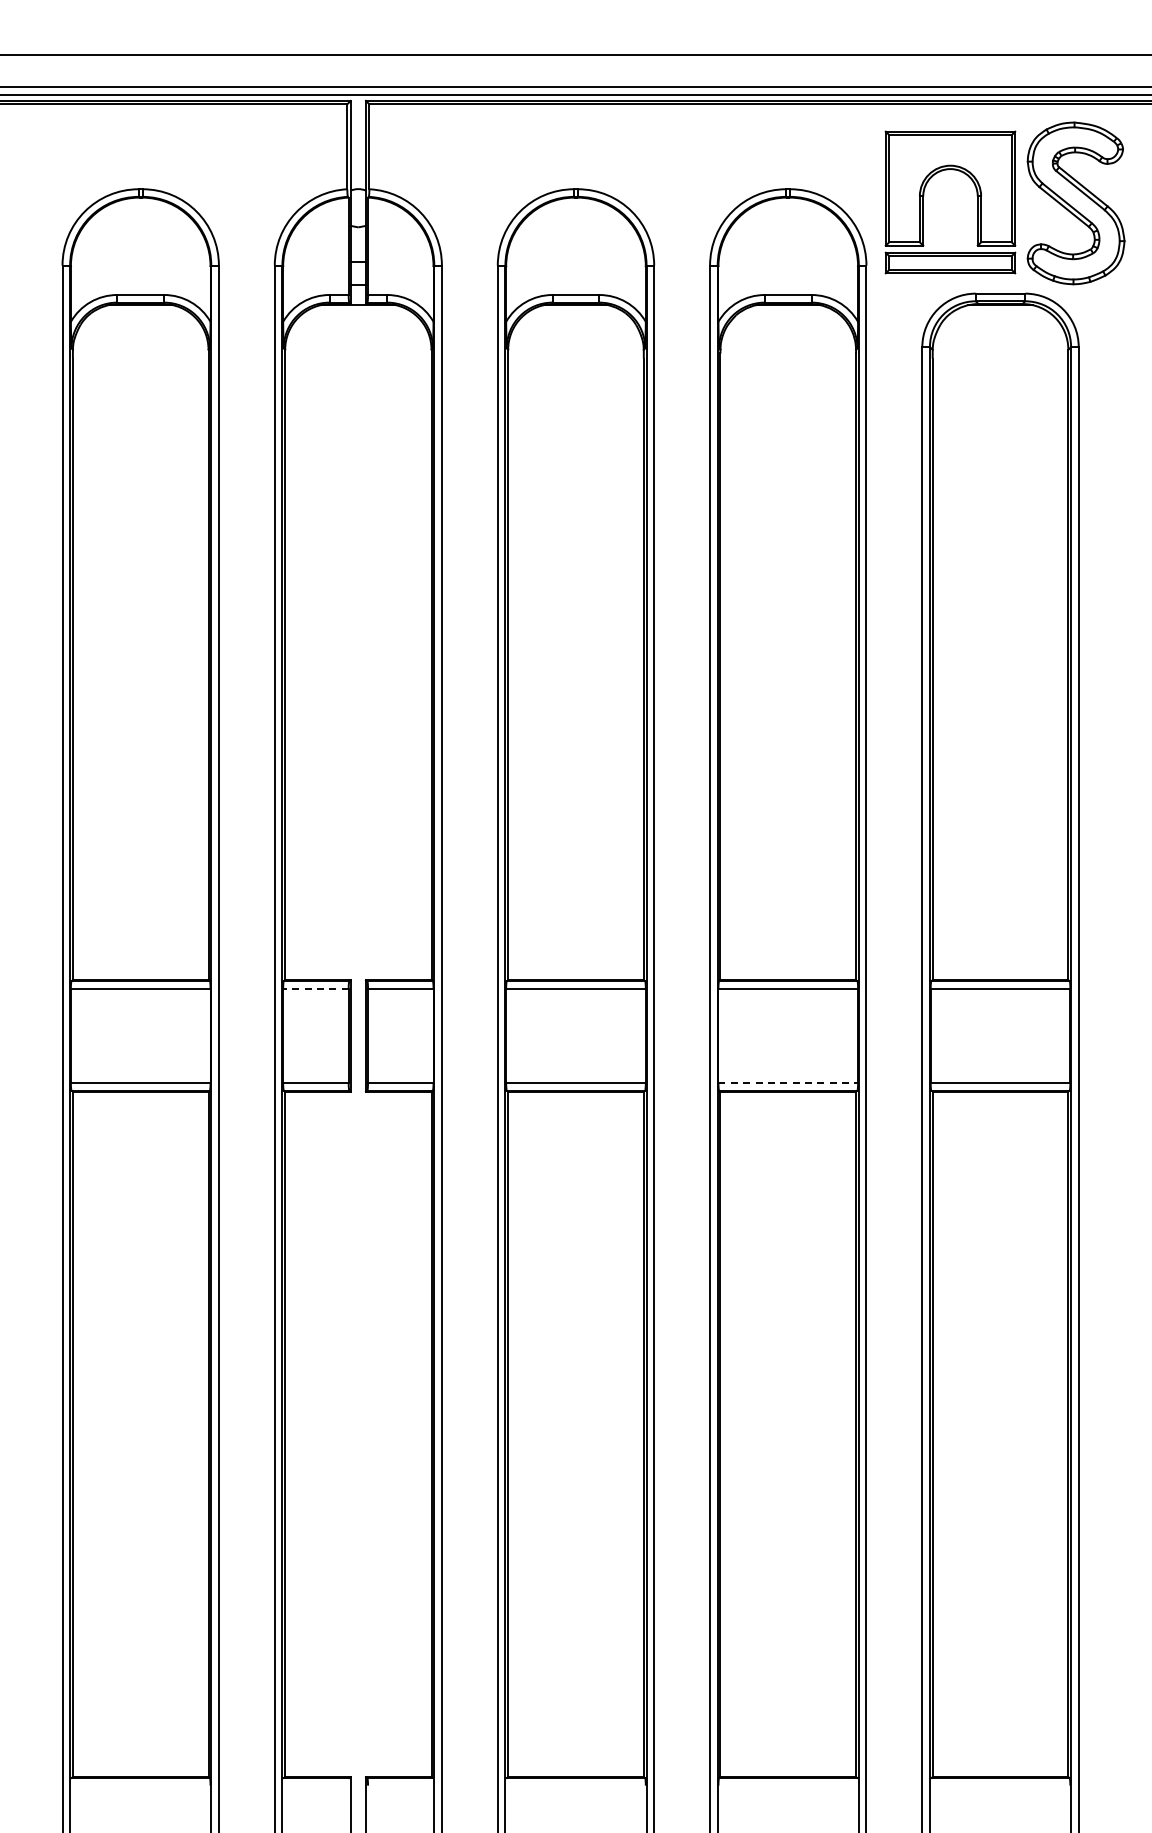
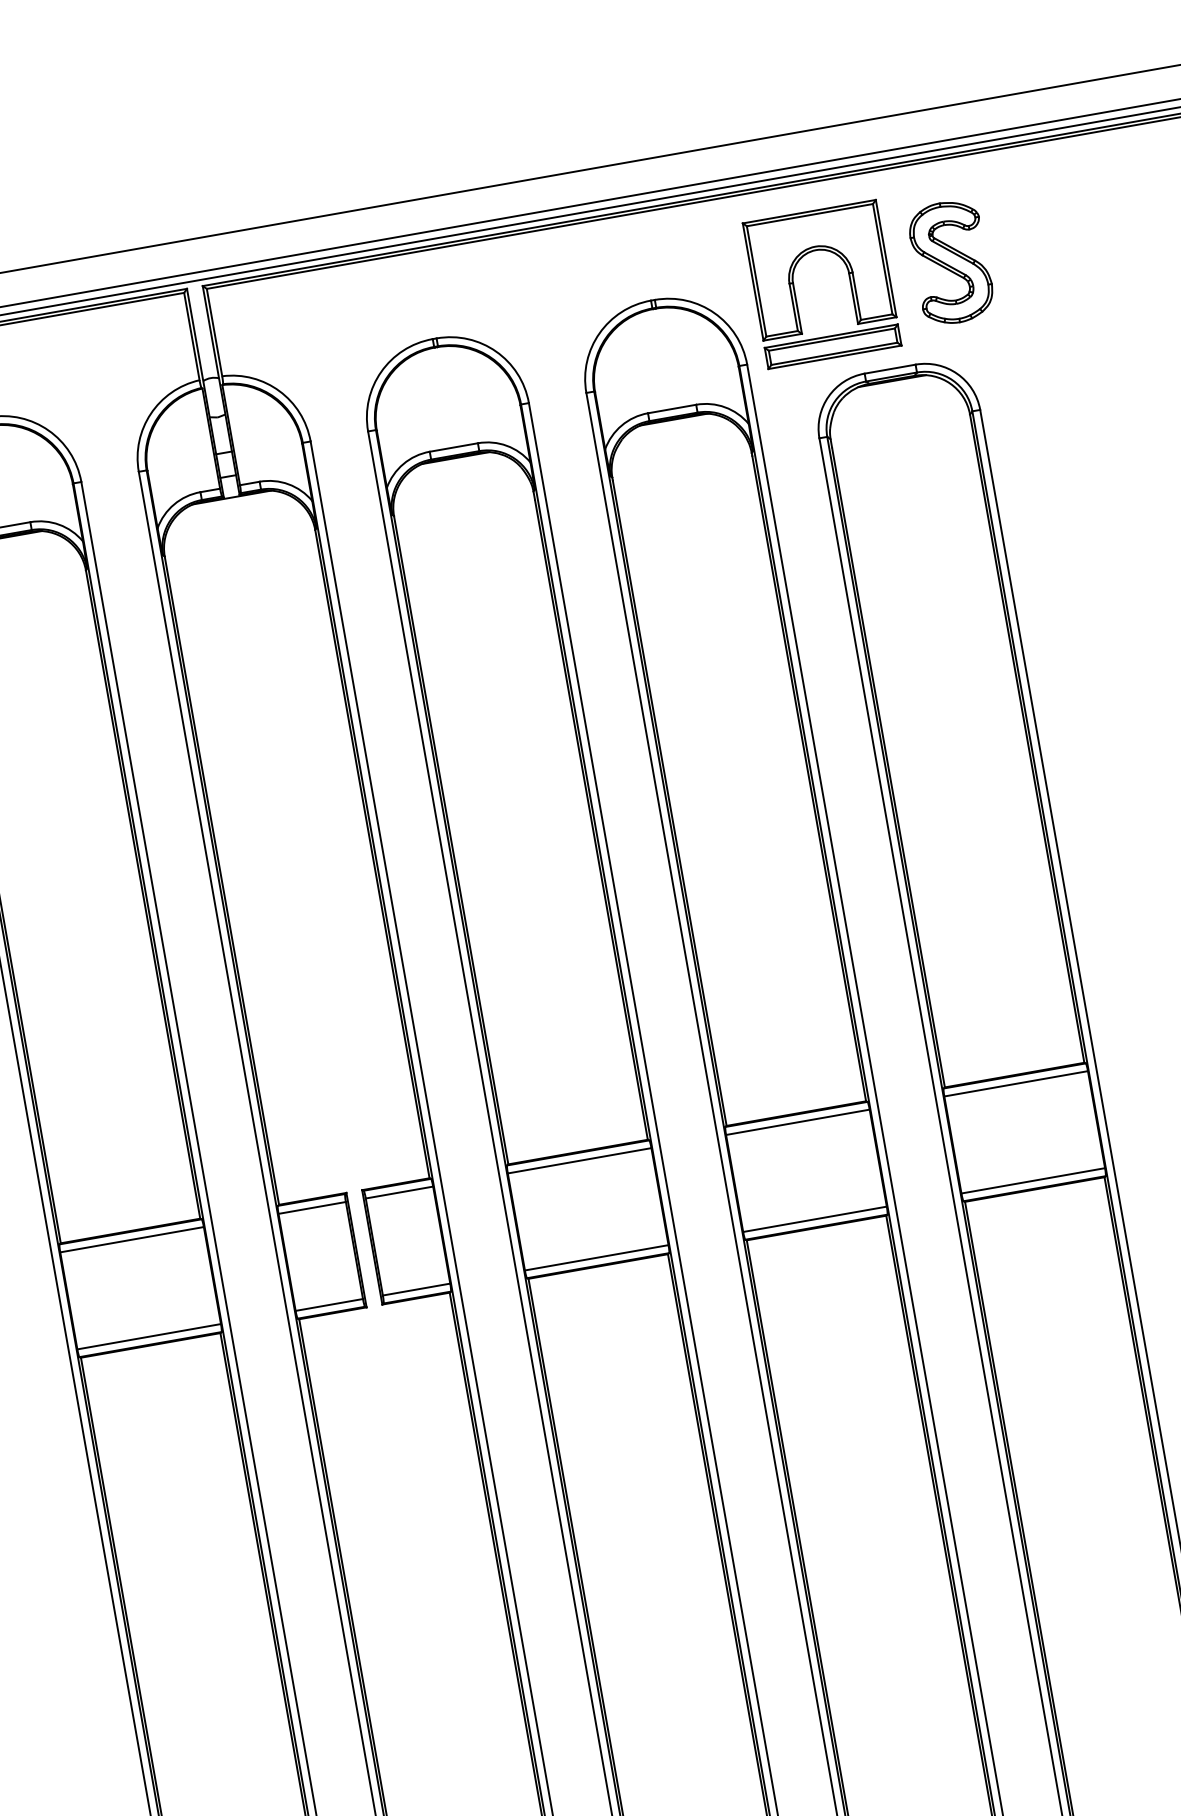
part: (1075, 202) -> (950, 261), size x0.71
line: (315, 988) -> (311, 1207), dashed -> solid
line: (788, 1083) -> (815, 1219), dashed -> solid

